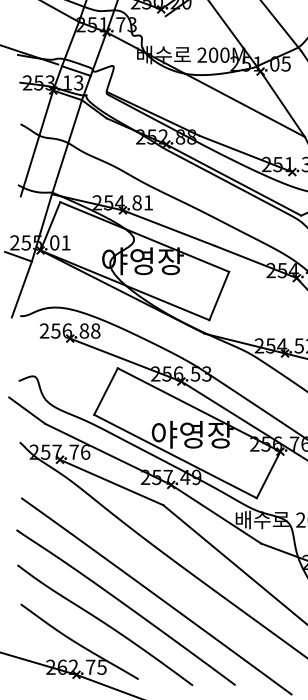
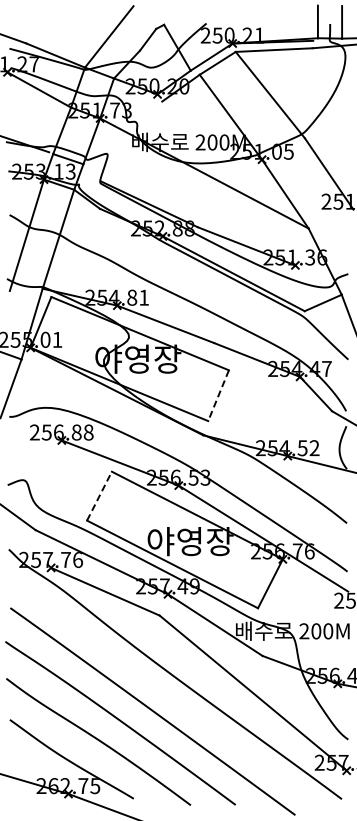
line: (219, 296) -> (218, 396), solid -> dashed
line: (106, 390) -> (99, 495), solid -> dashed

